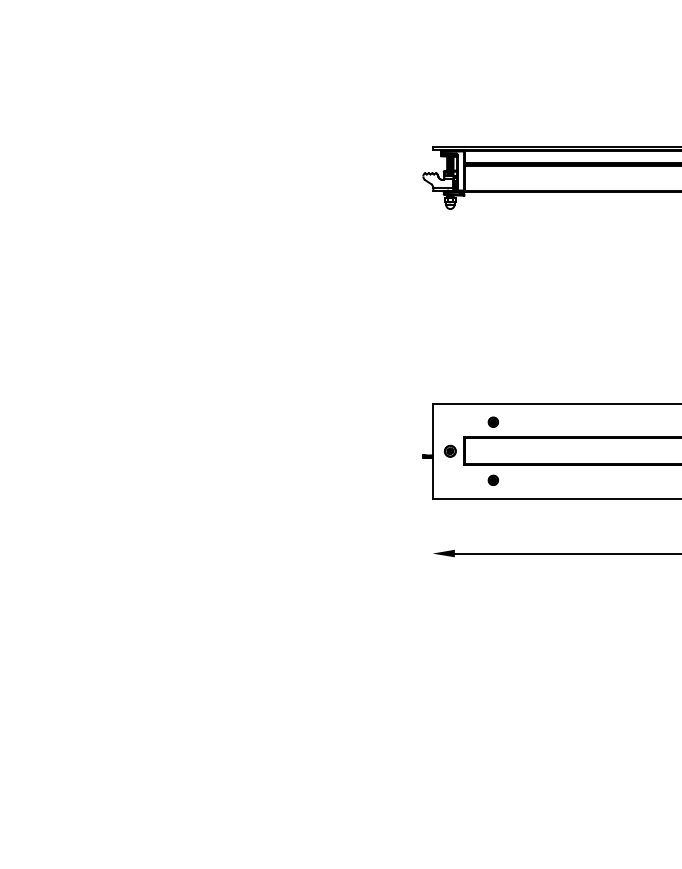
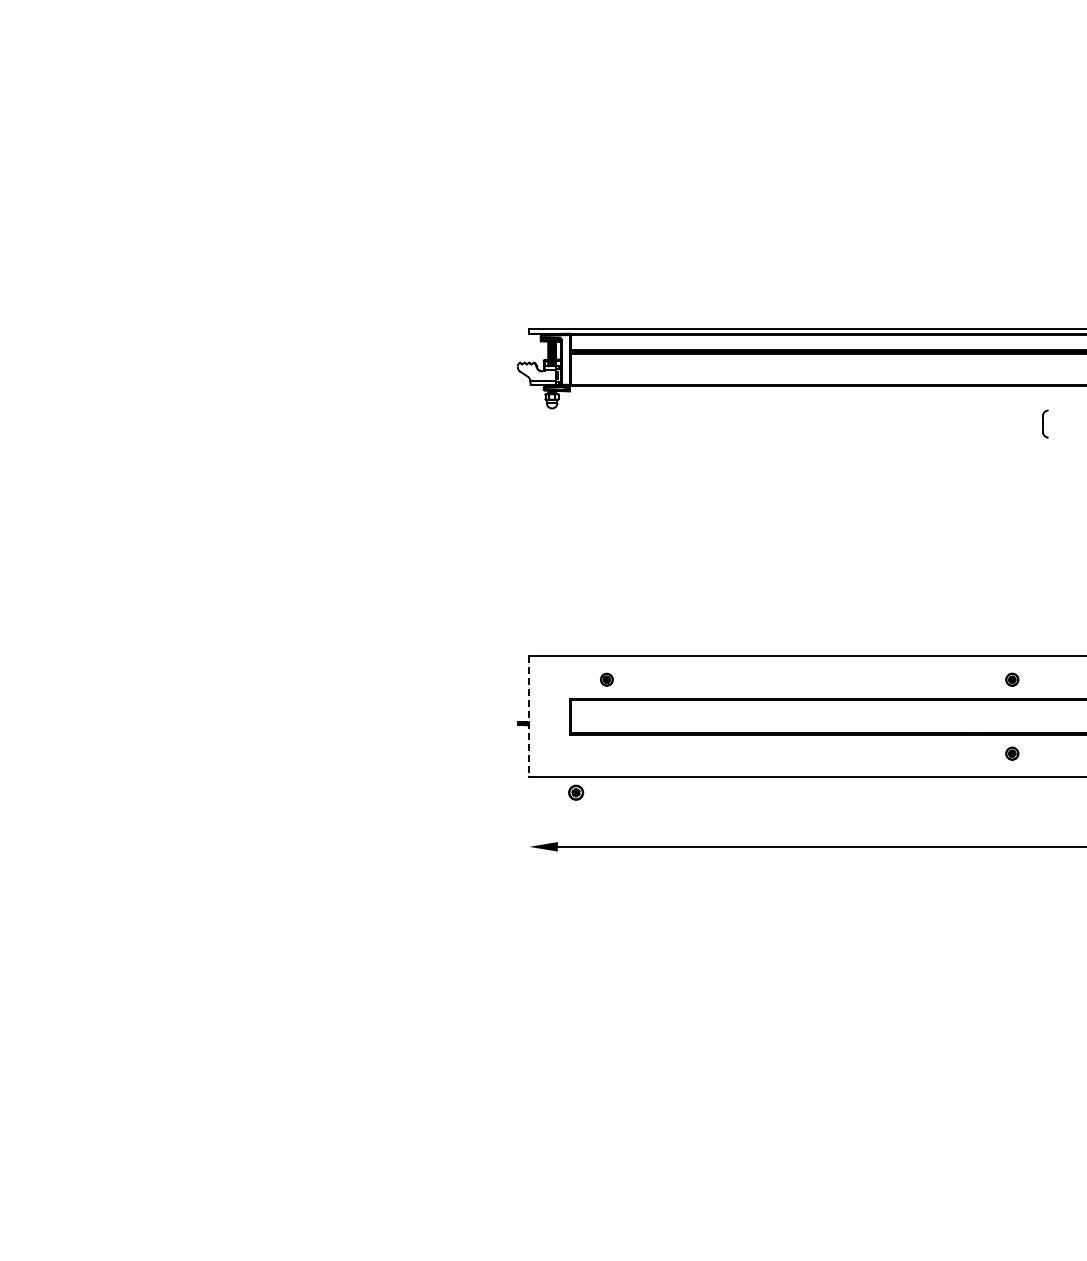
line: (432, 451) -> (529, 717), solid -> dashed
part: (450, 451) -> (576, 792), moved
part: (493, 480) -> (606, 753), removed

